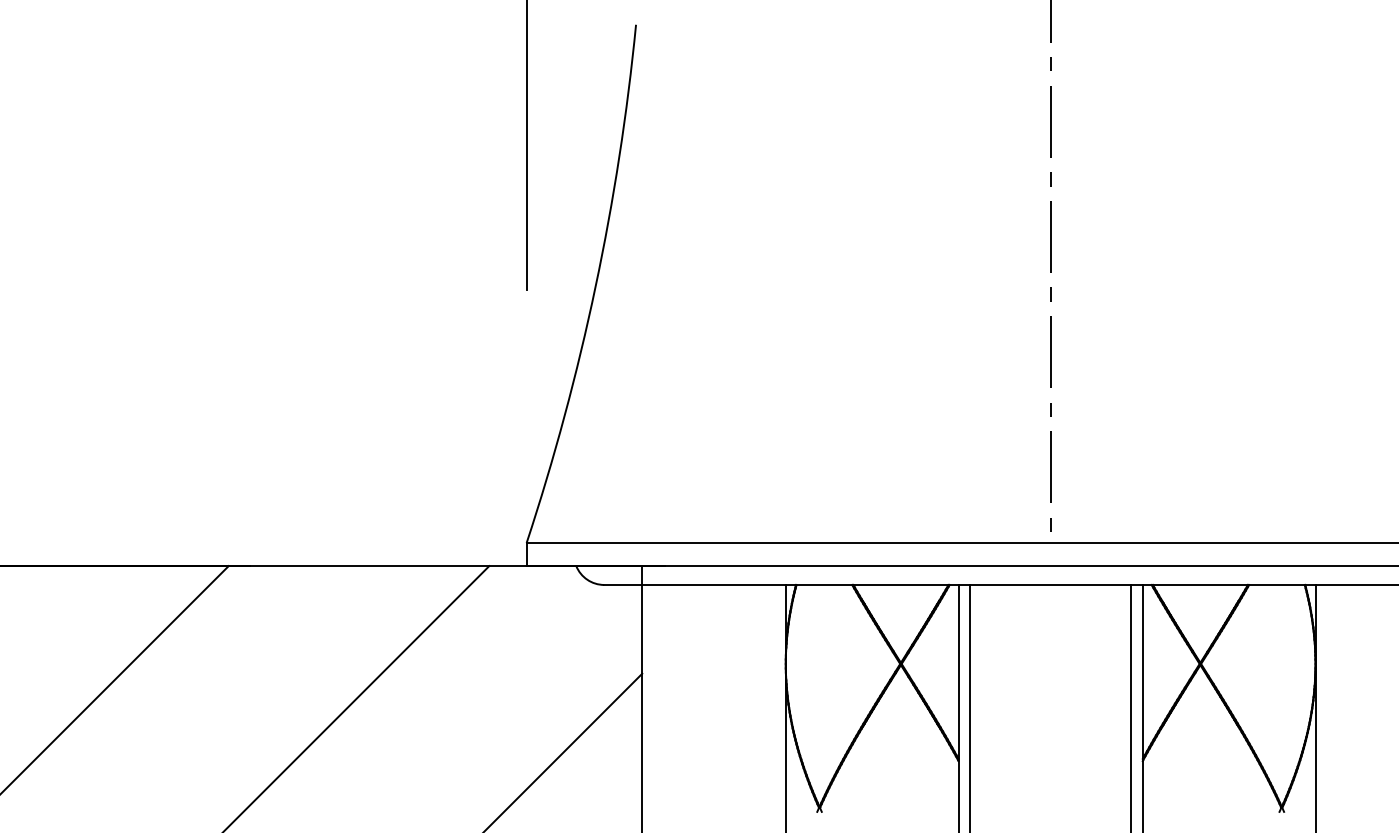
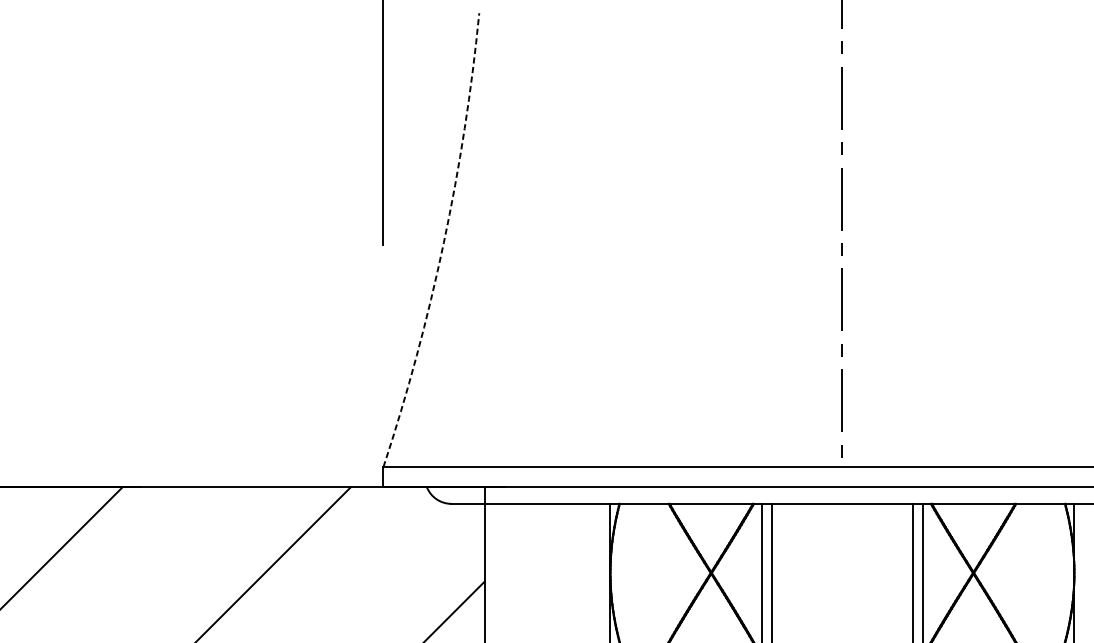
arc: (595, 286) -> (443, 242), solid -> dashed

